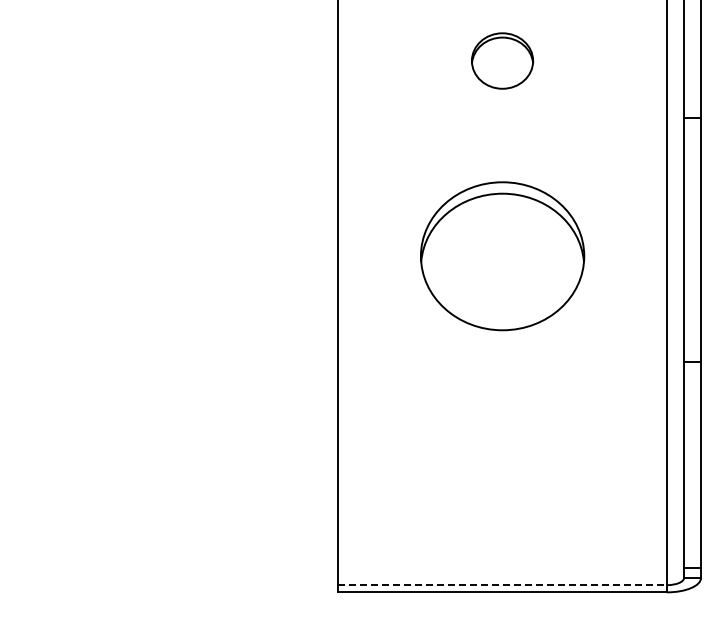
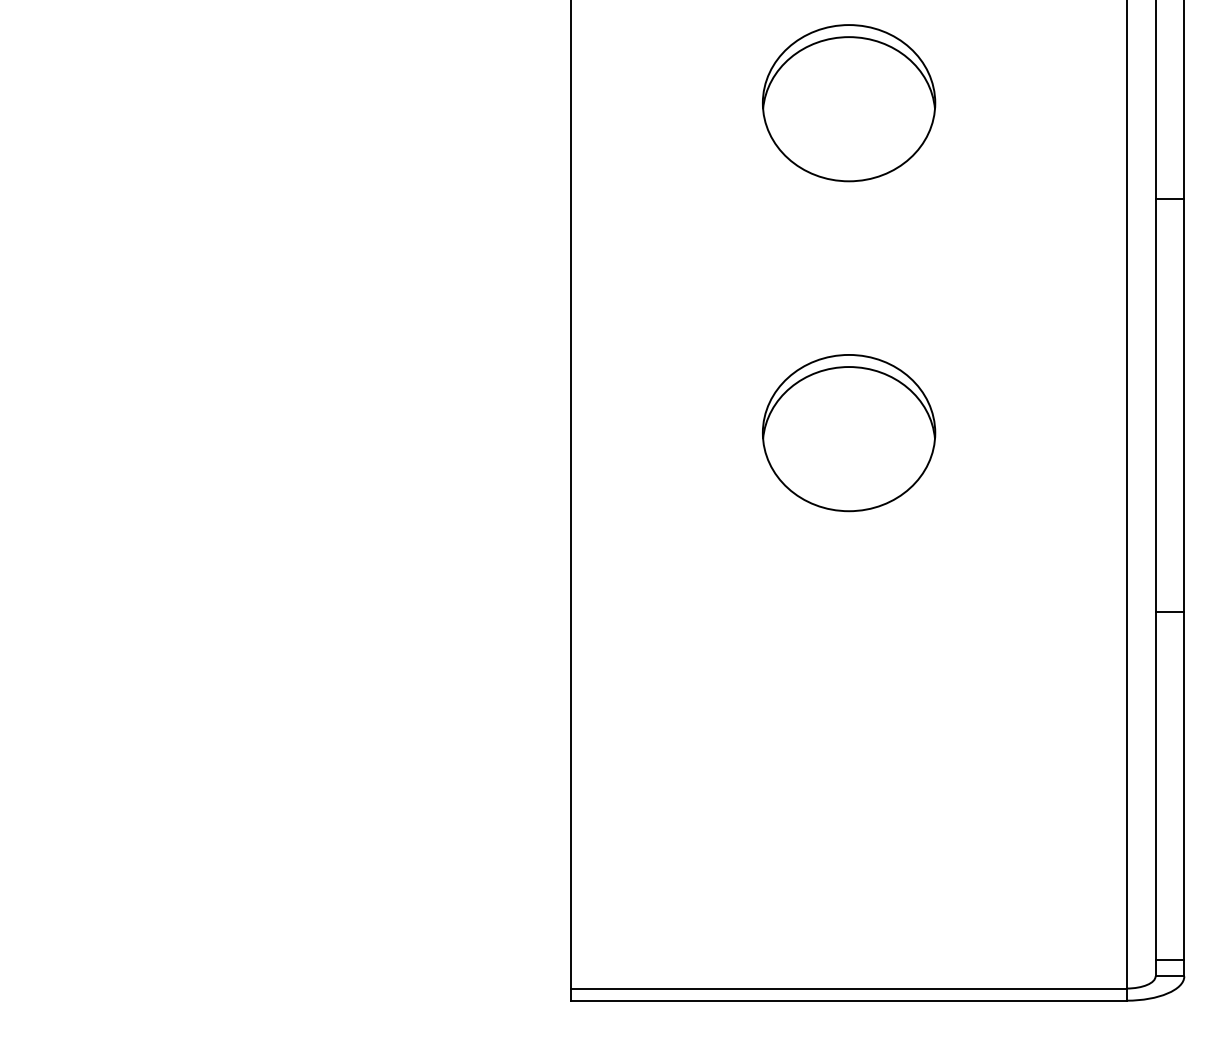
part: (502, 60) -> (848, 102), size x1.67
part: (502, 256) -> (848, 433), size x0.62
line: (503, 585) -> (850, 989), dashed -> solid

